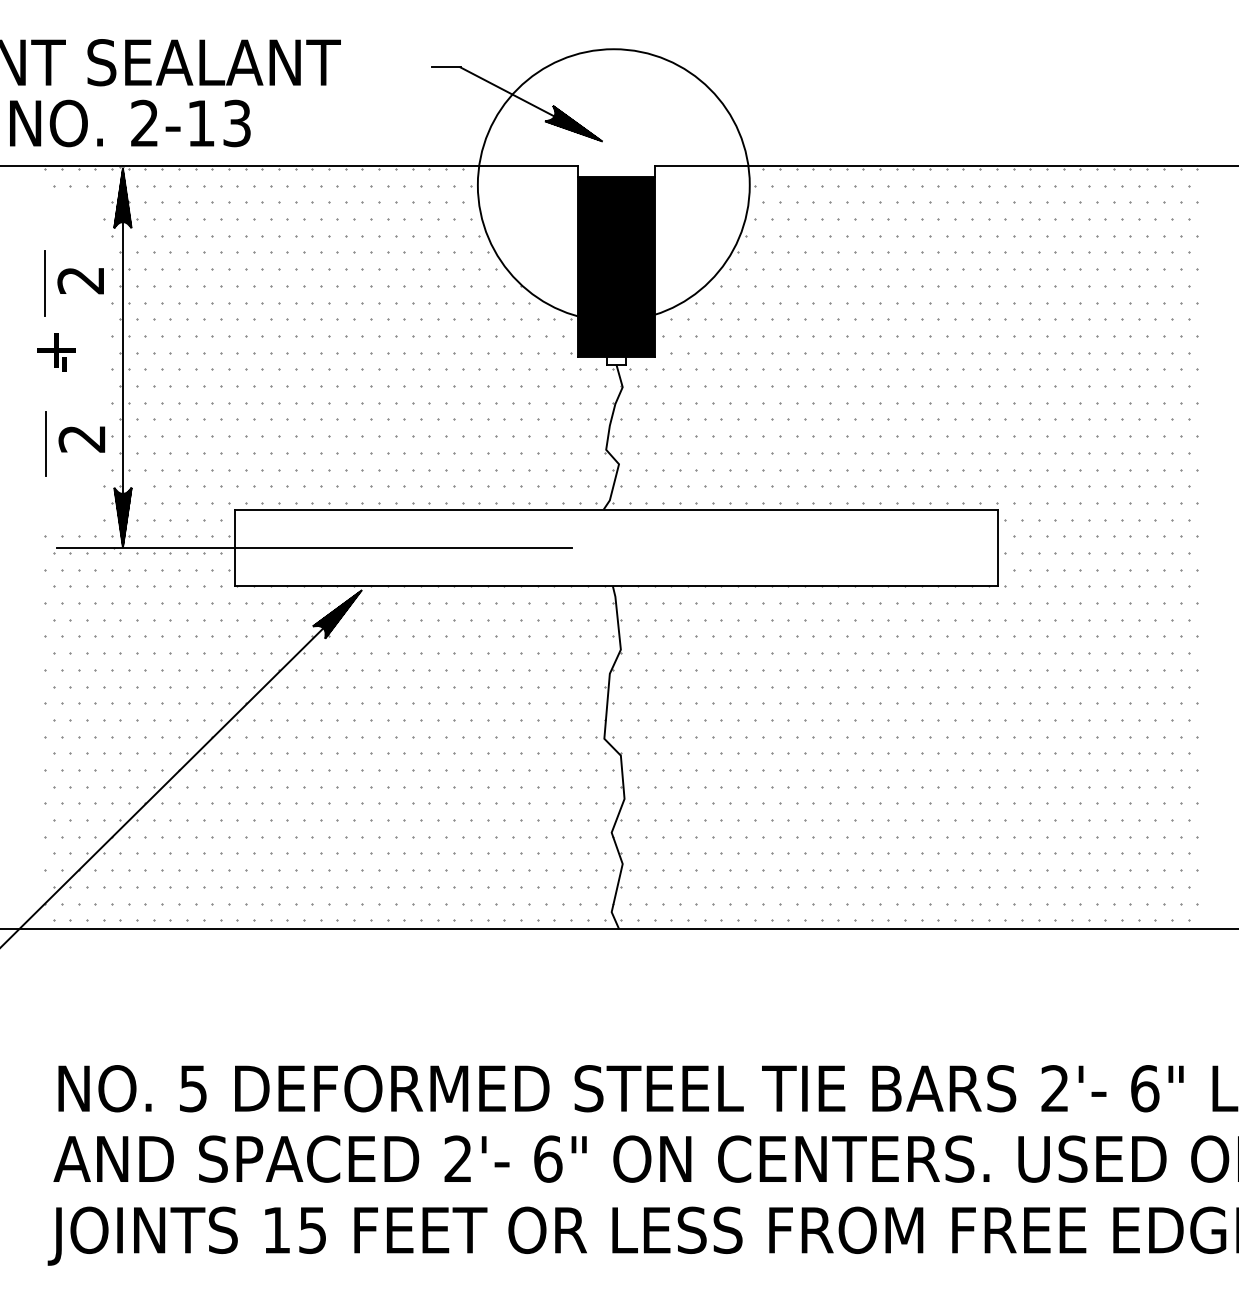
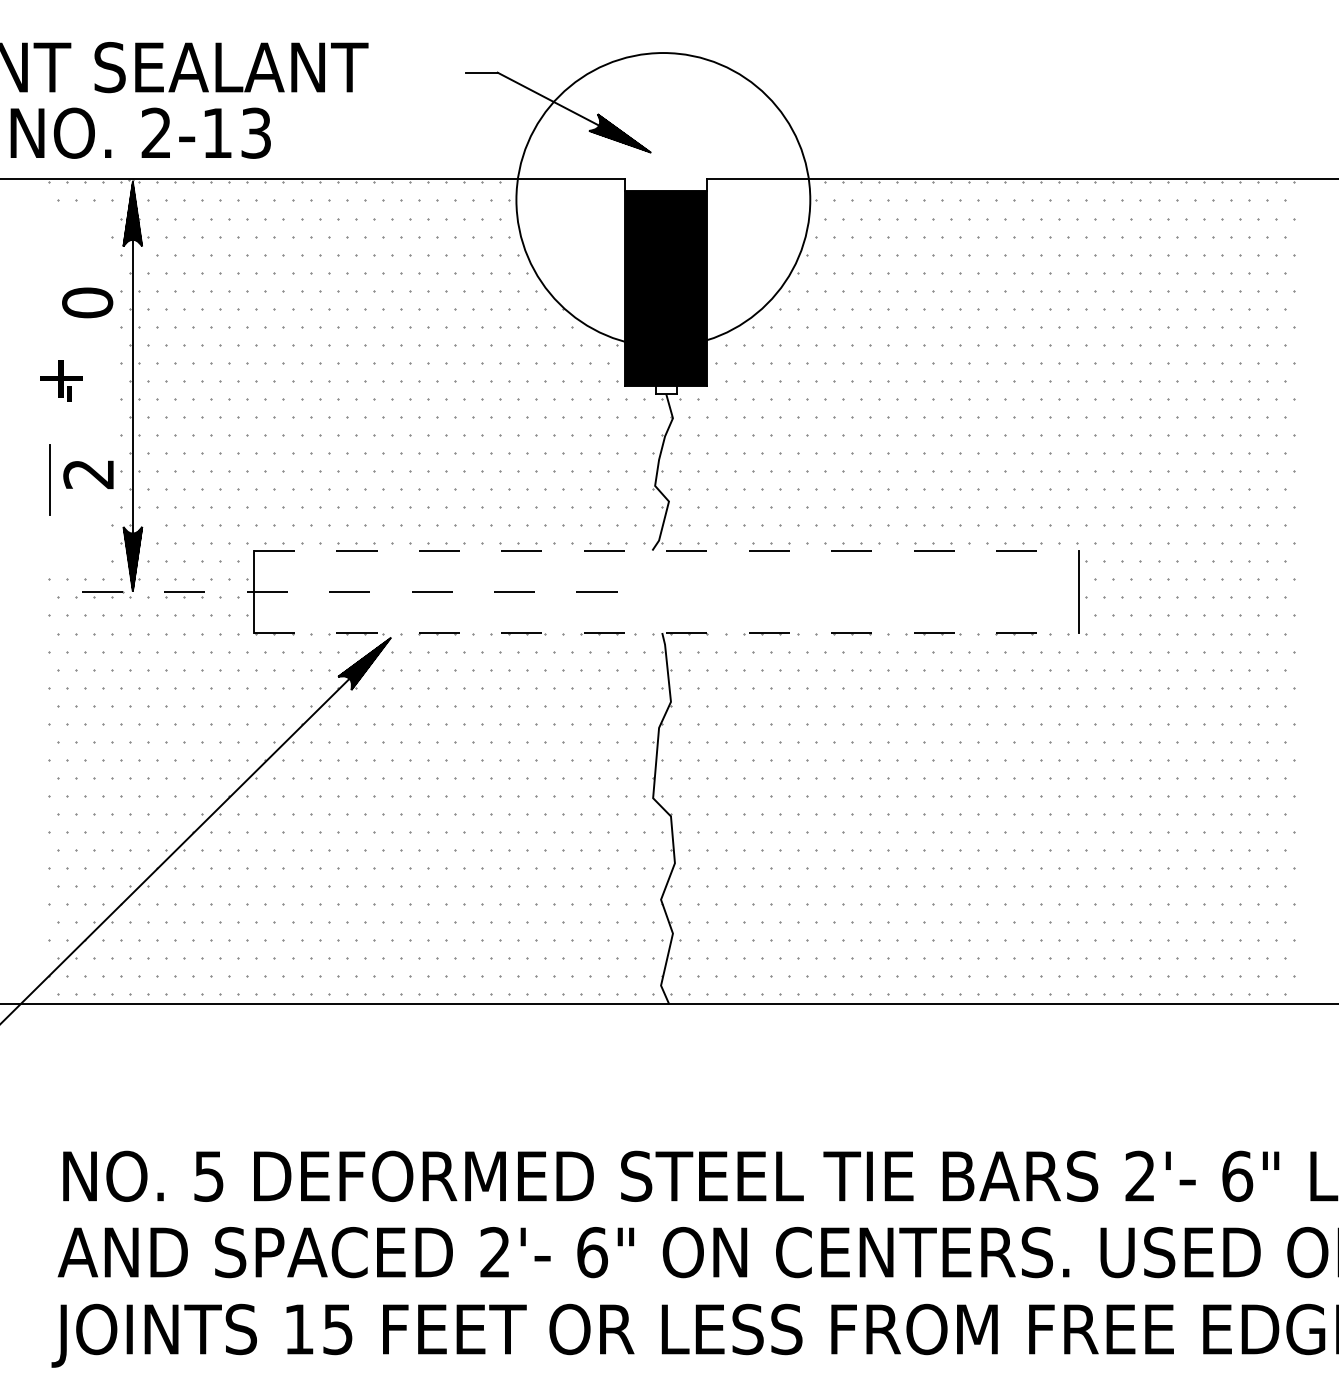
text: (80, 280) -> (87, 302), 2 -> 0
line: (44, 282) -> (48, 305), removed
line: (616, 509) -> (666, 550), solid -> dashed
line: (314, 547) -> (339, 591), solid -> dashed
line: (616, 586) -> (666, 633), solid -> dashed

